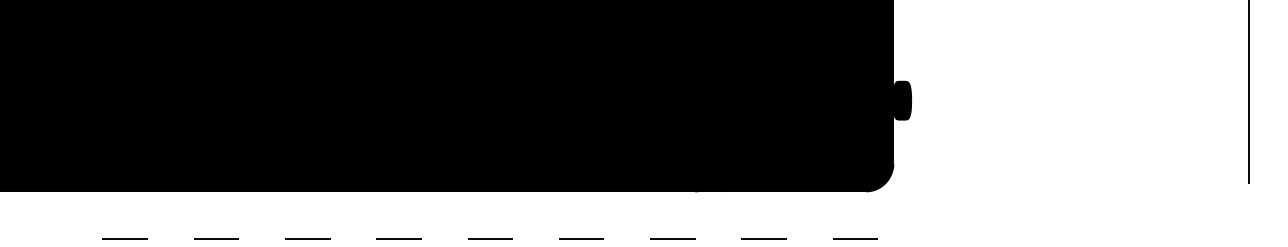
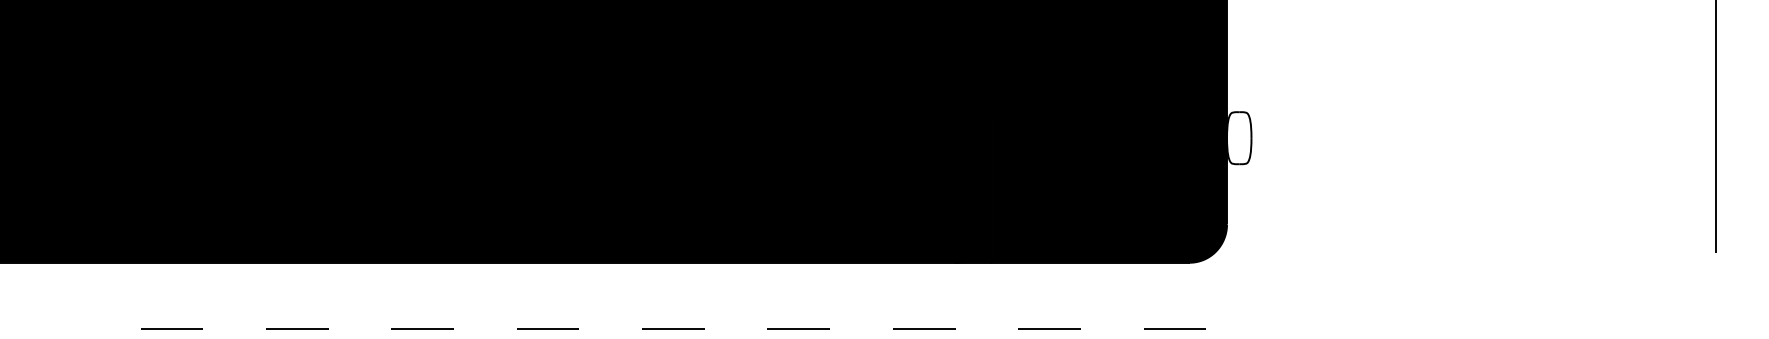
fill: (902, 100) -> (1239, 137), removed

